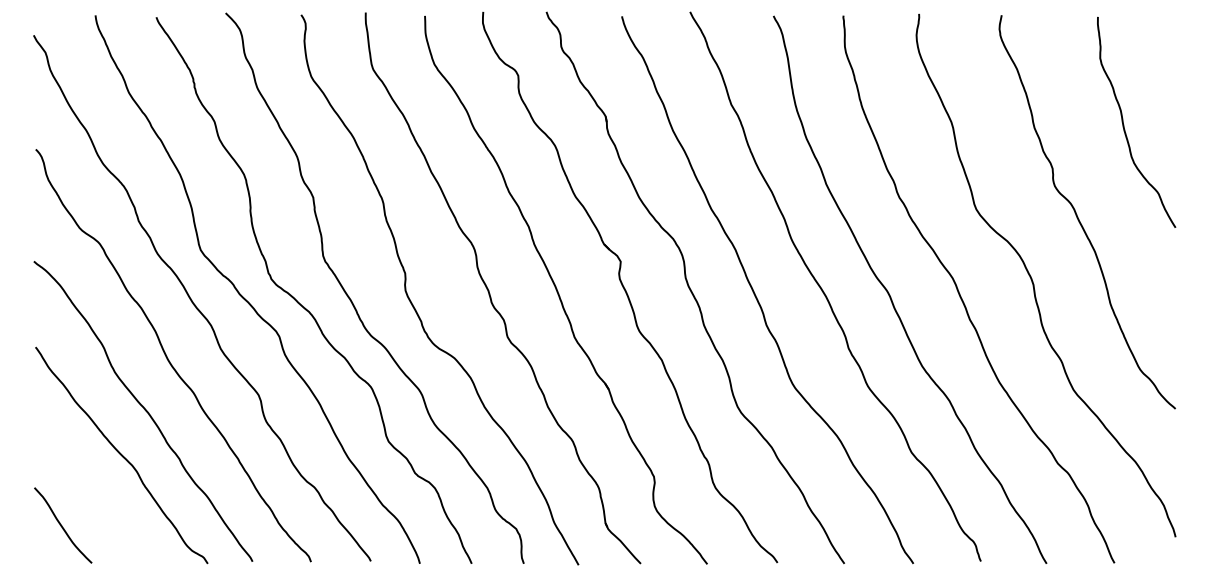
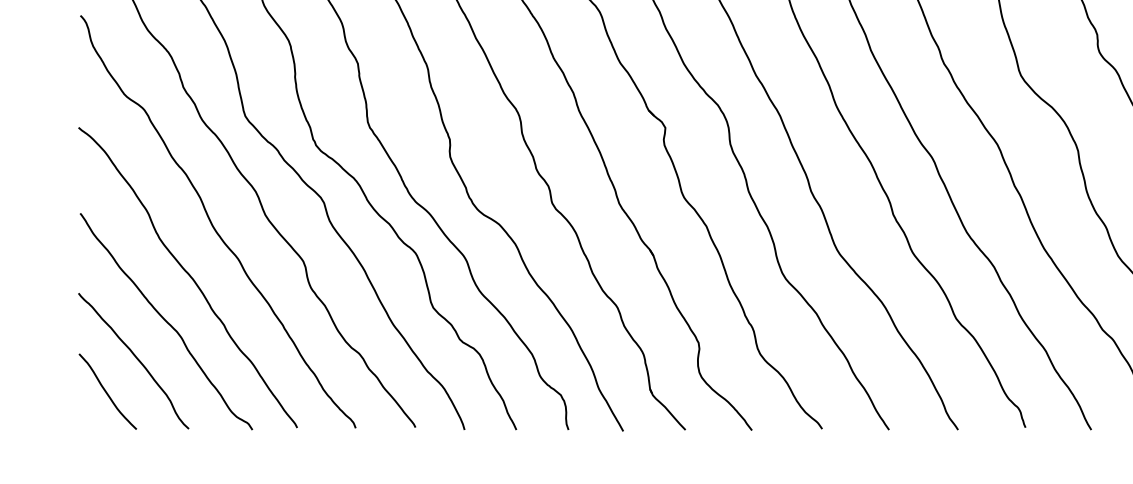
curve: (90, 491) -> (135, 357), added

